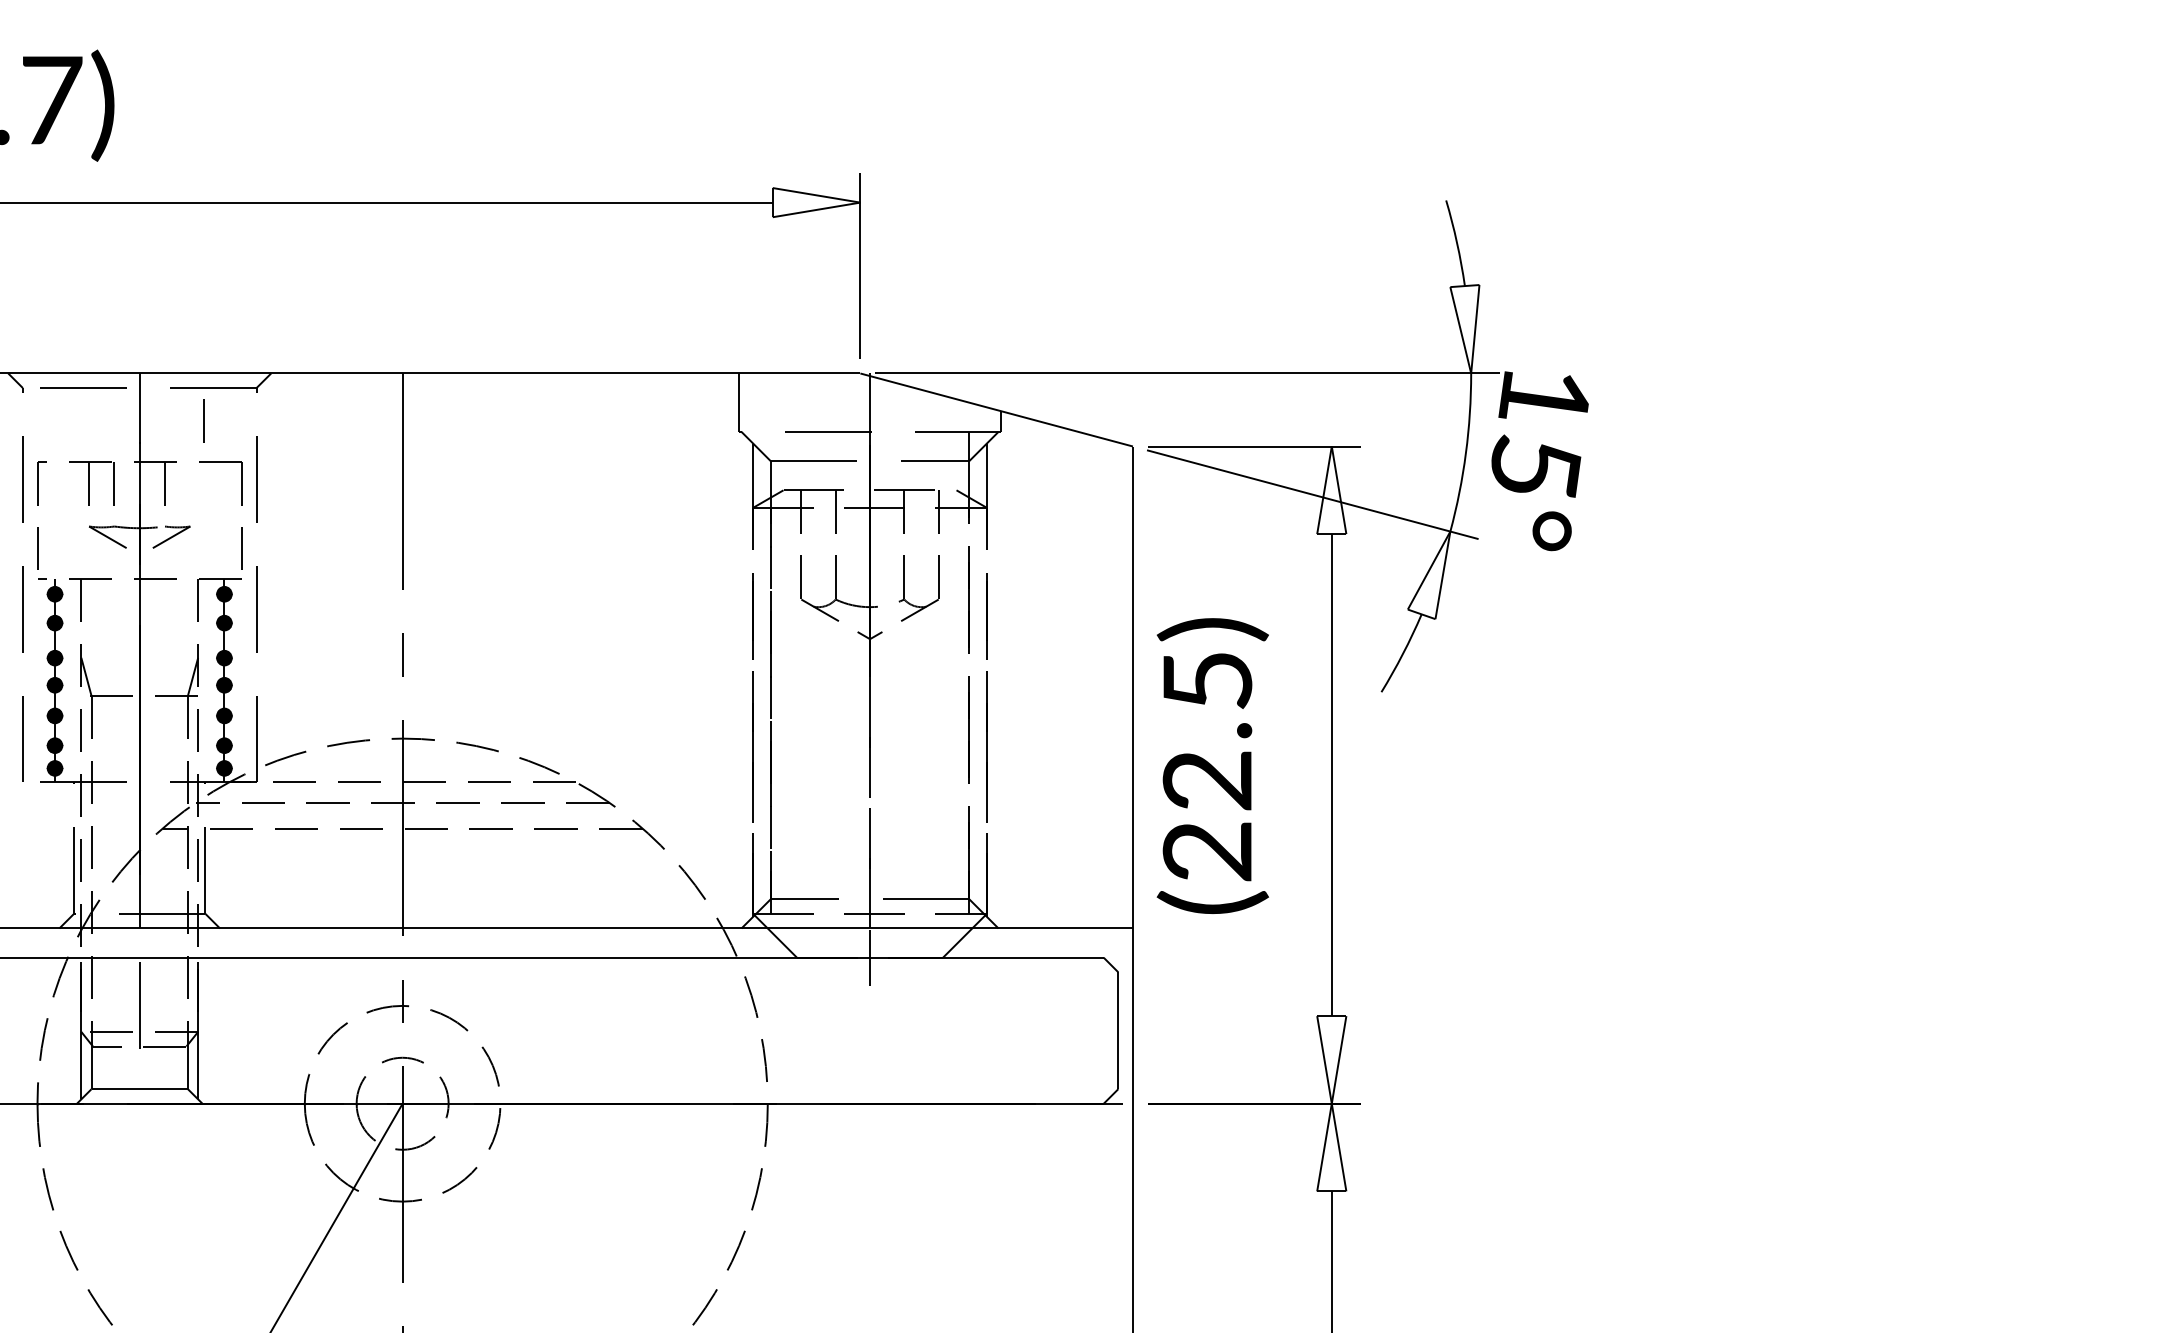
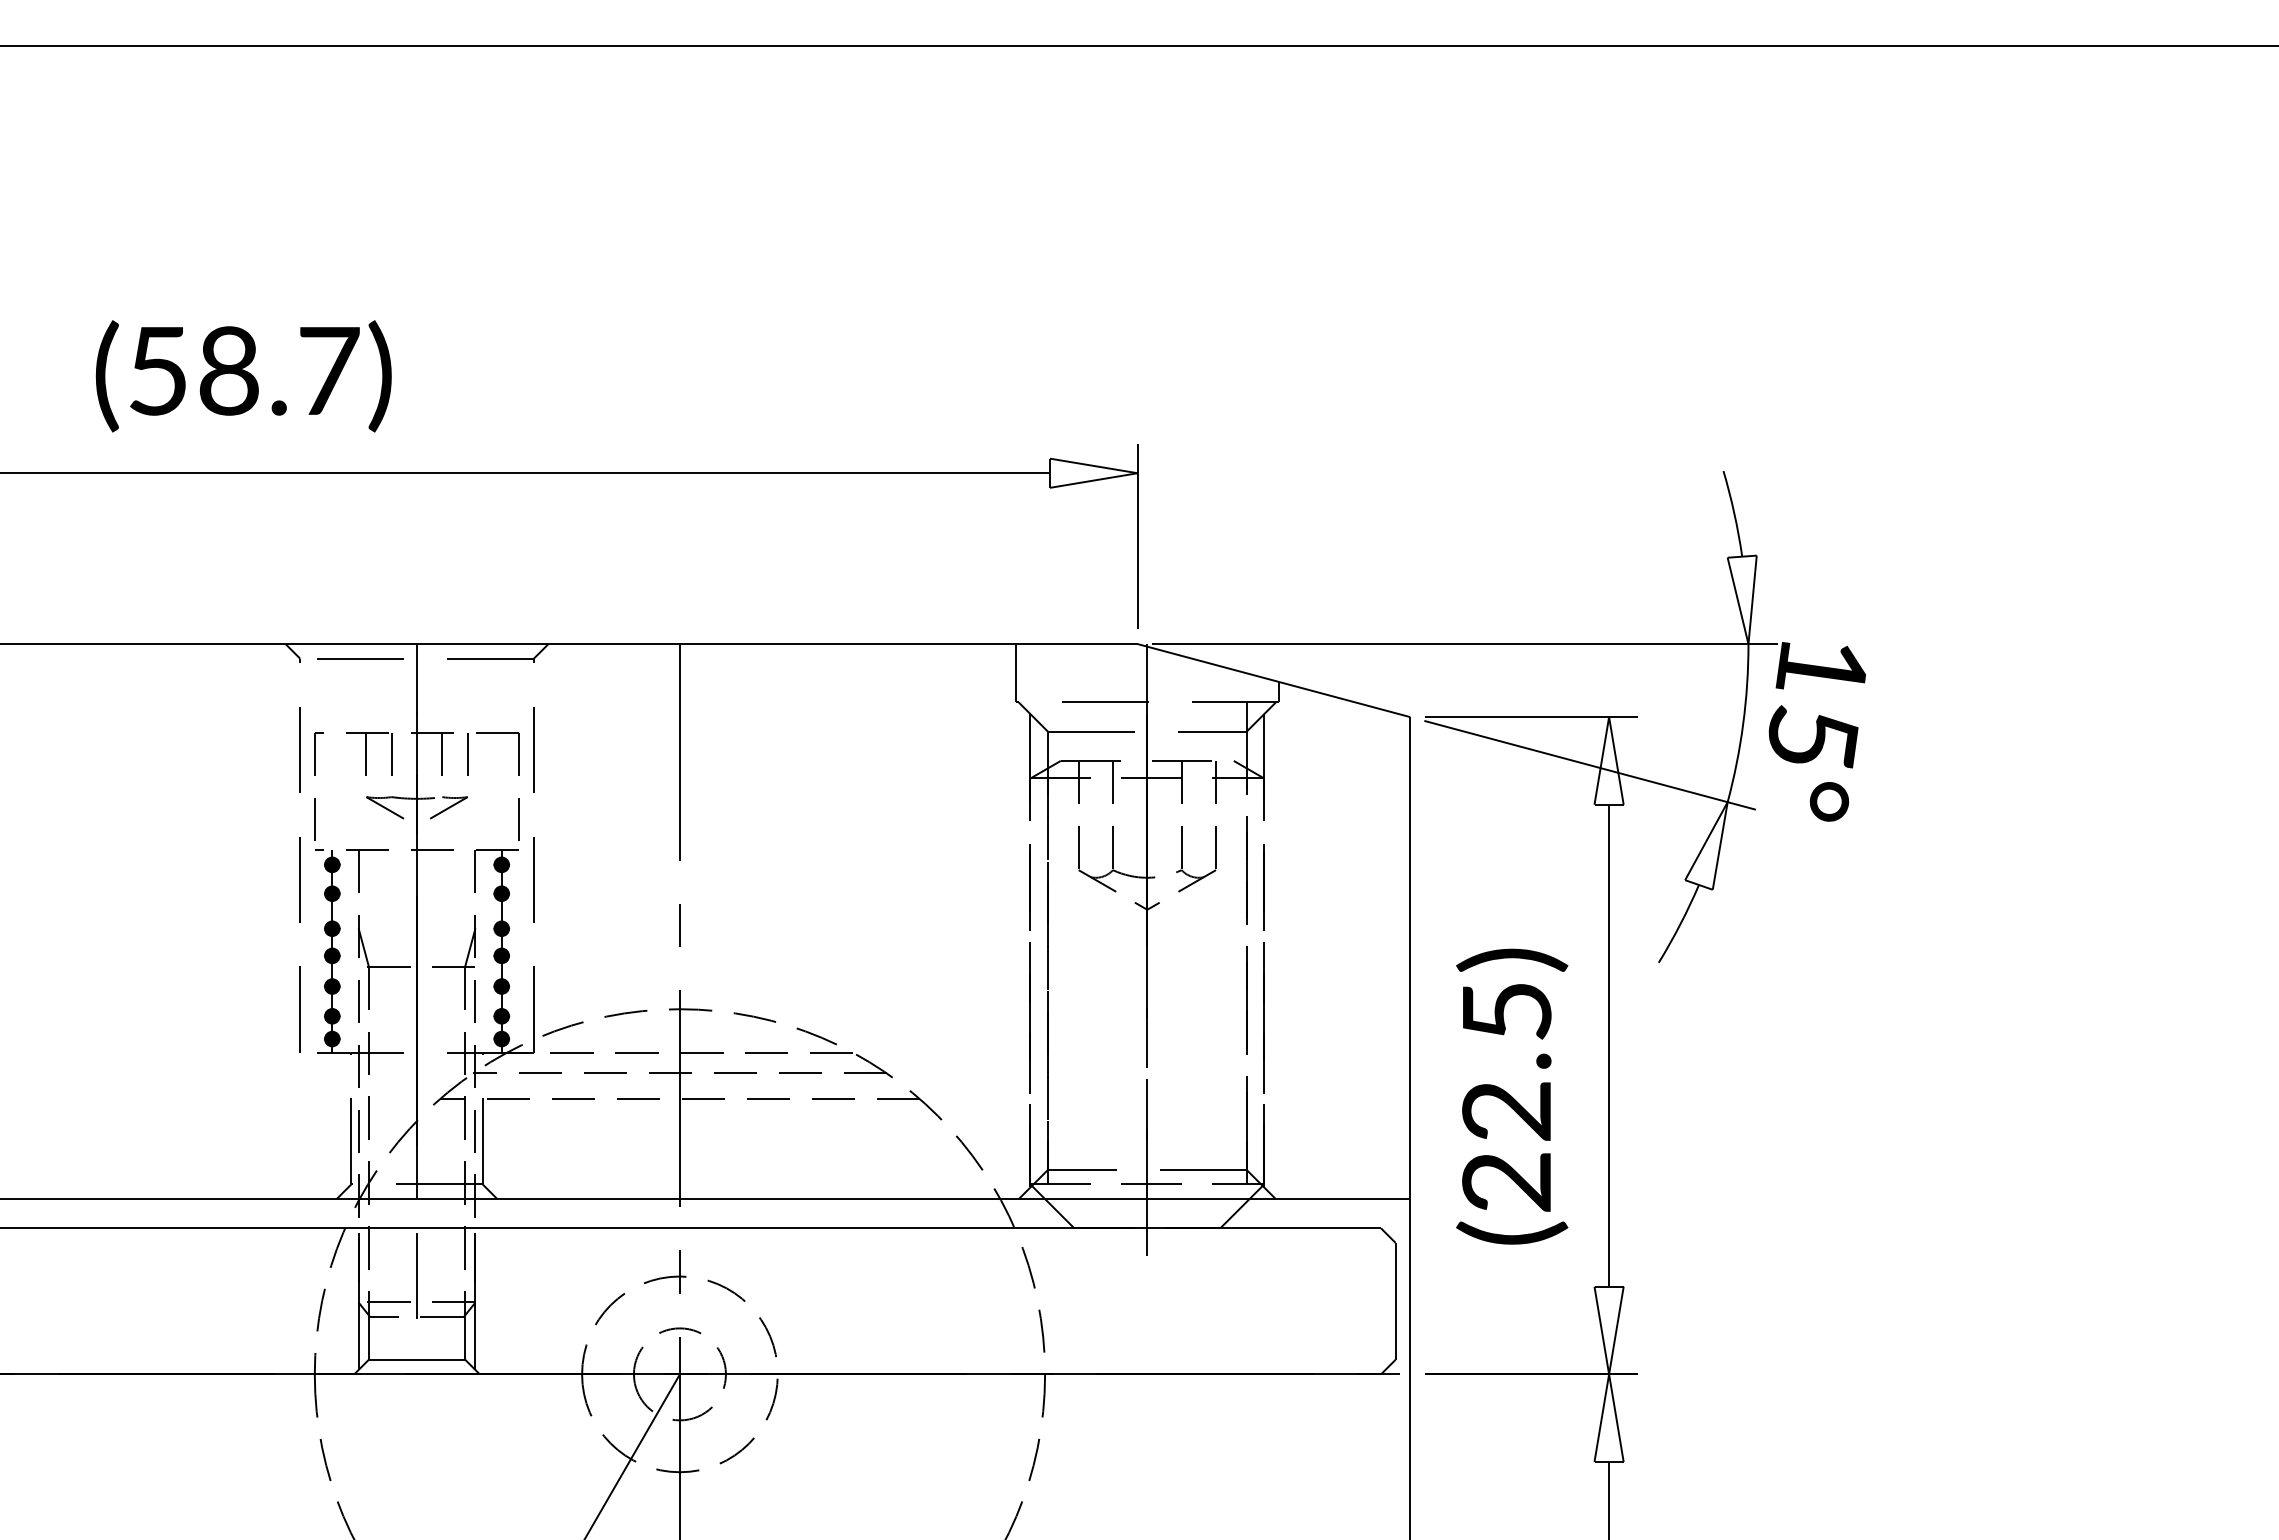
line: (204, 420) -> (467, 754), moved
text: (1213, 765) -> (1512, 1096), moved

